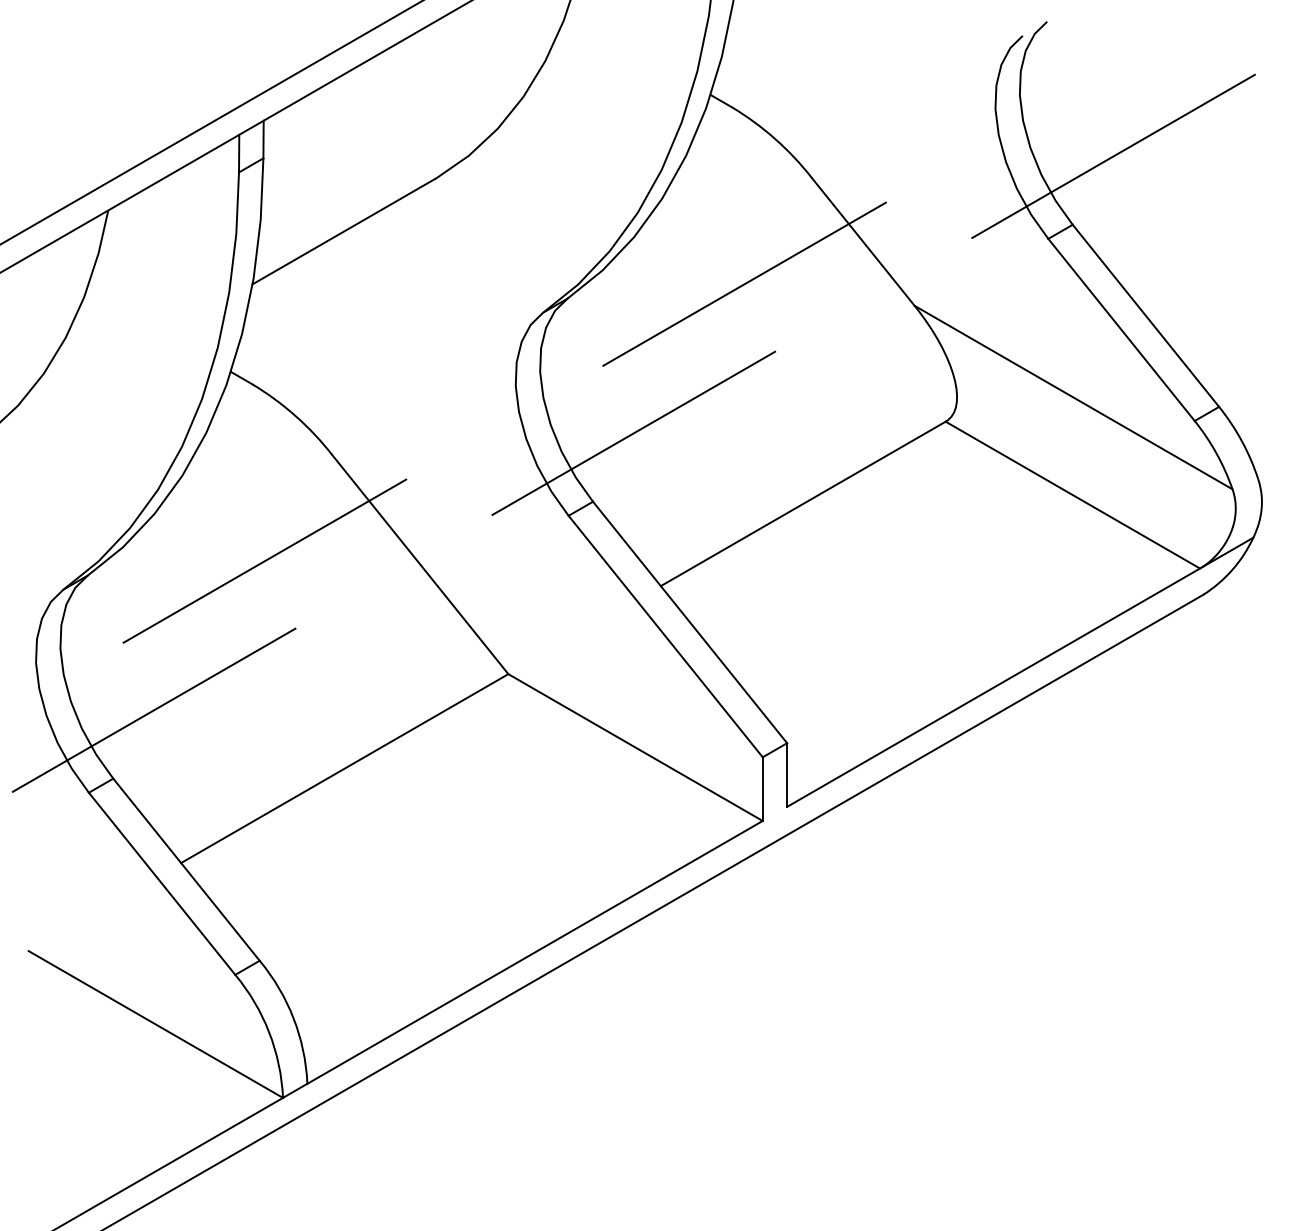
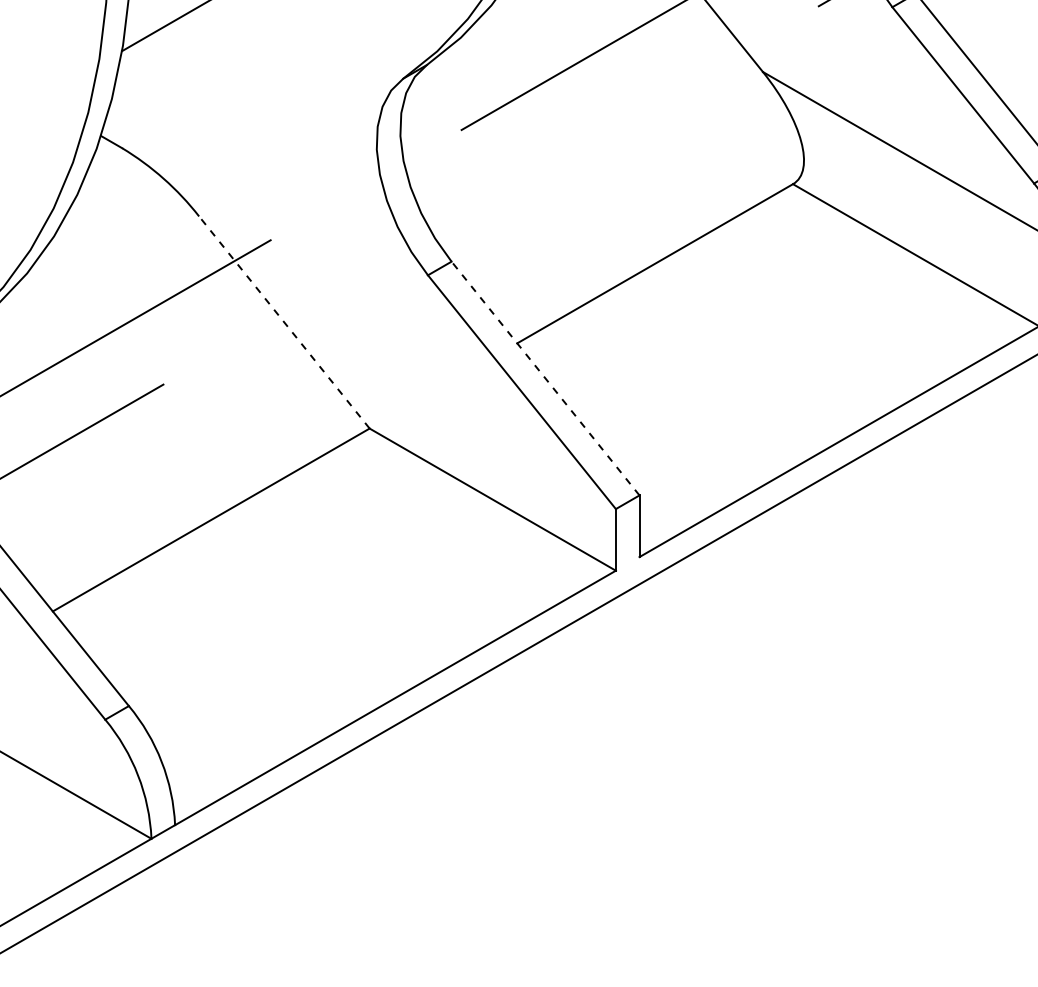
line: (633, 433) -> (490, 195), removed
line: (420, 564) -> (284, 322), solid -> dashed
line: (690, 622) -> (545, 378), solid -> dashed

